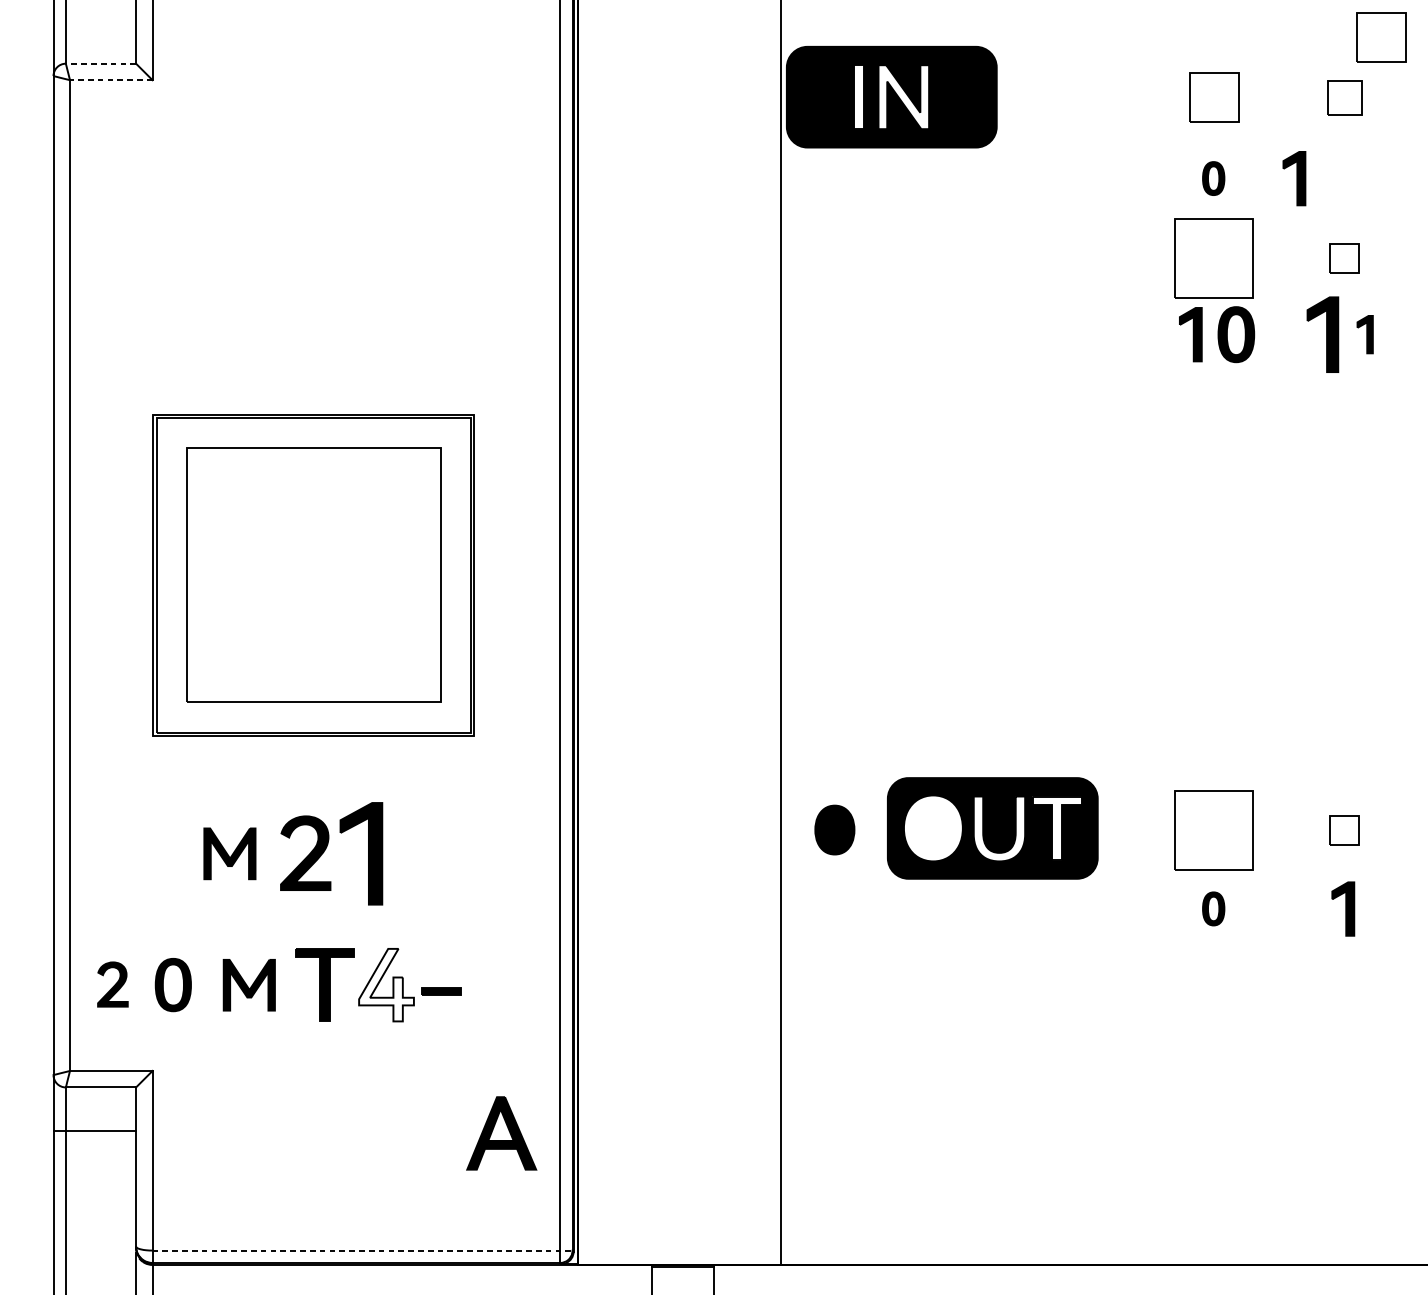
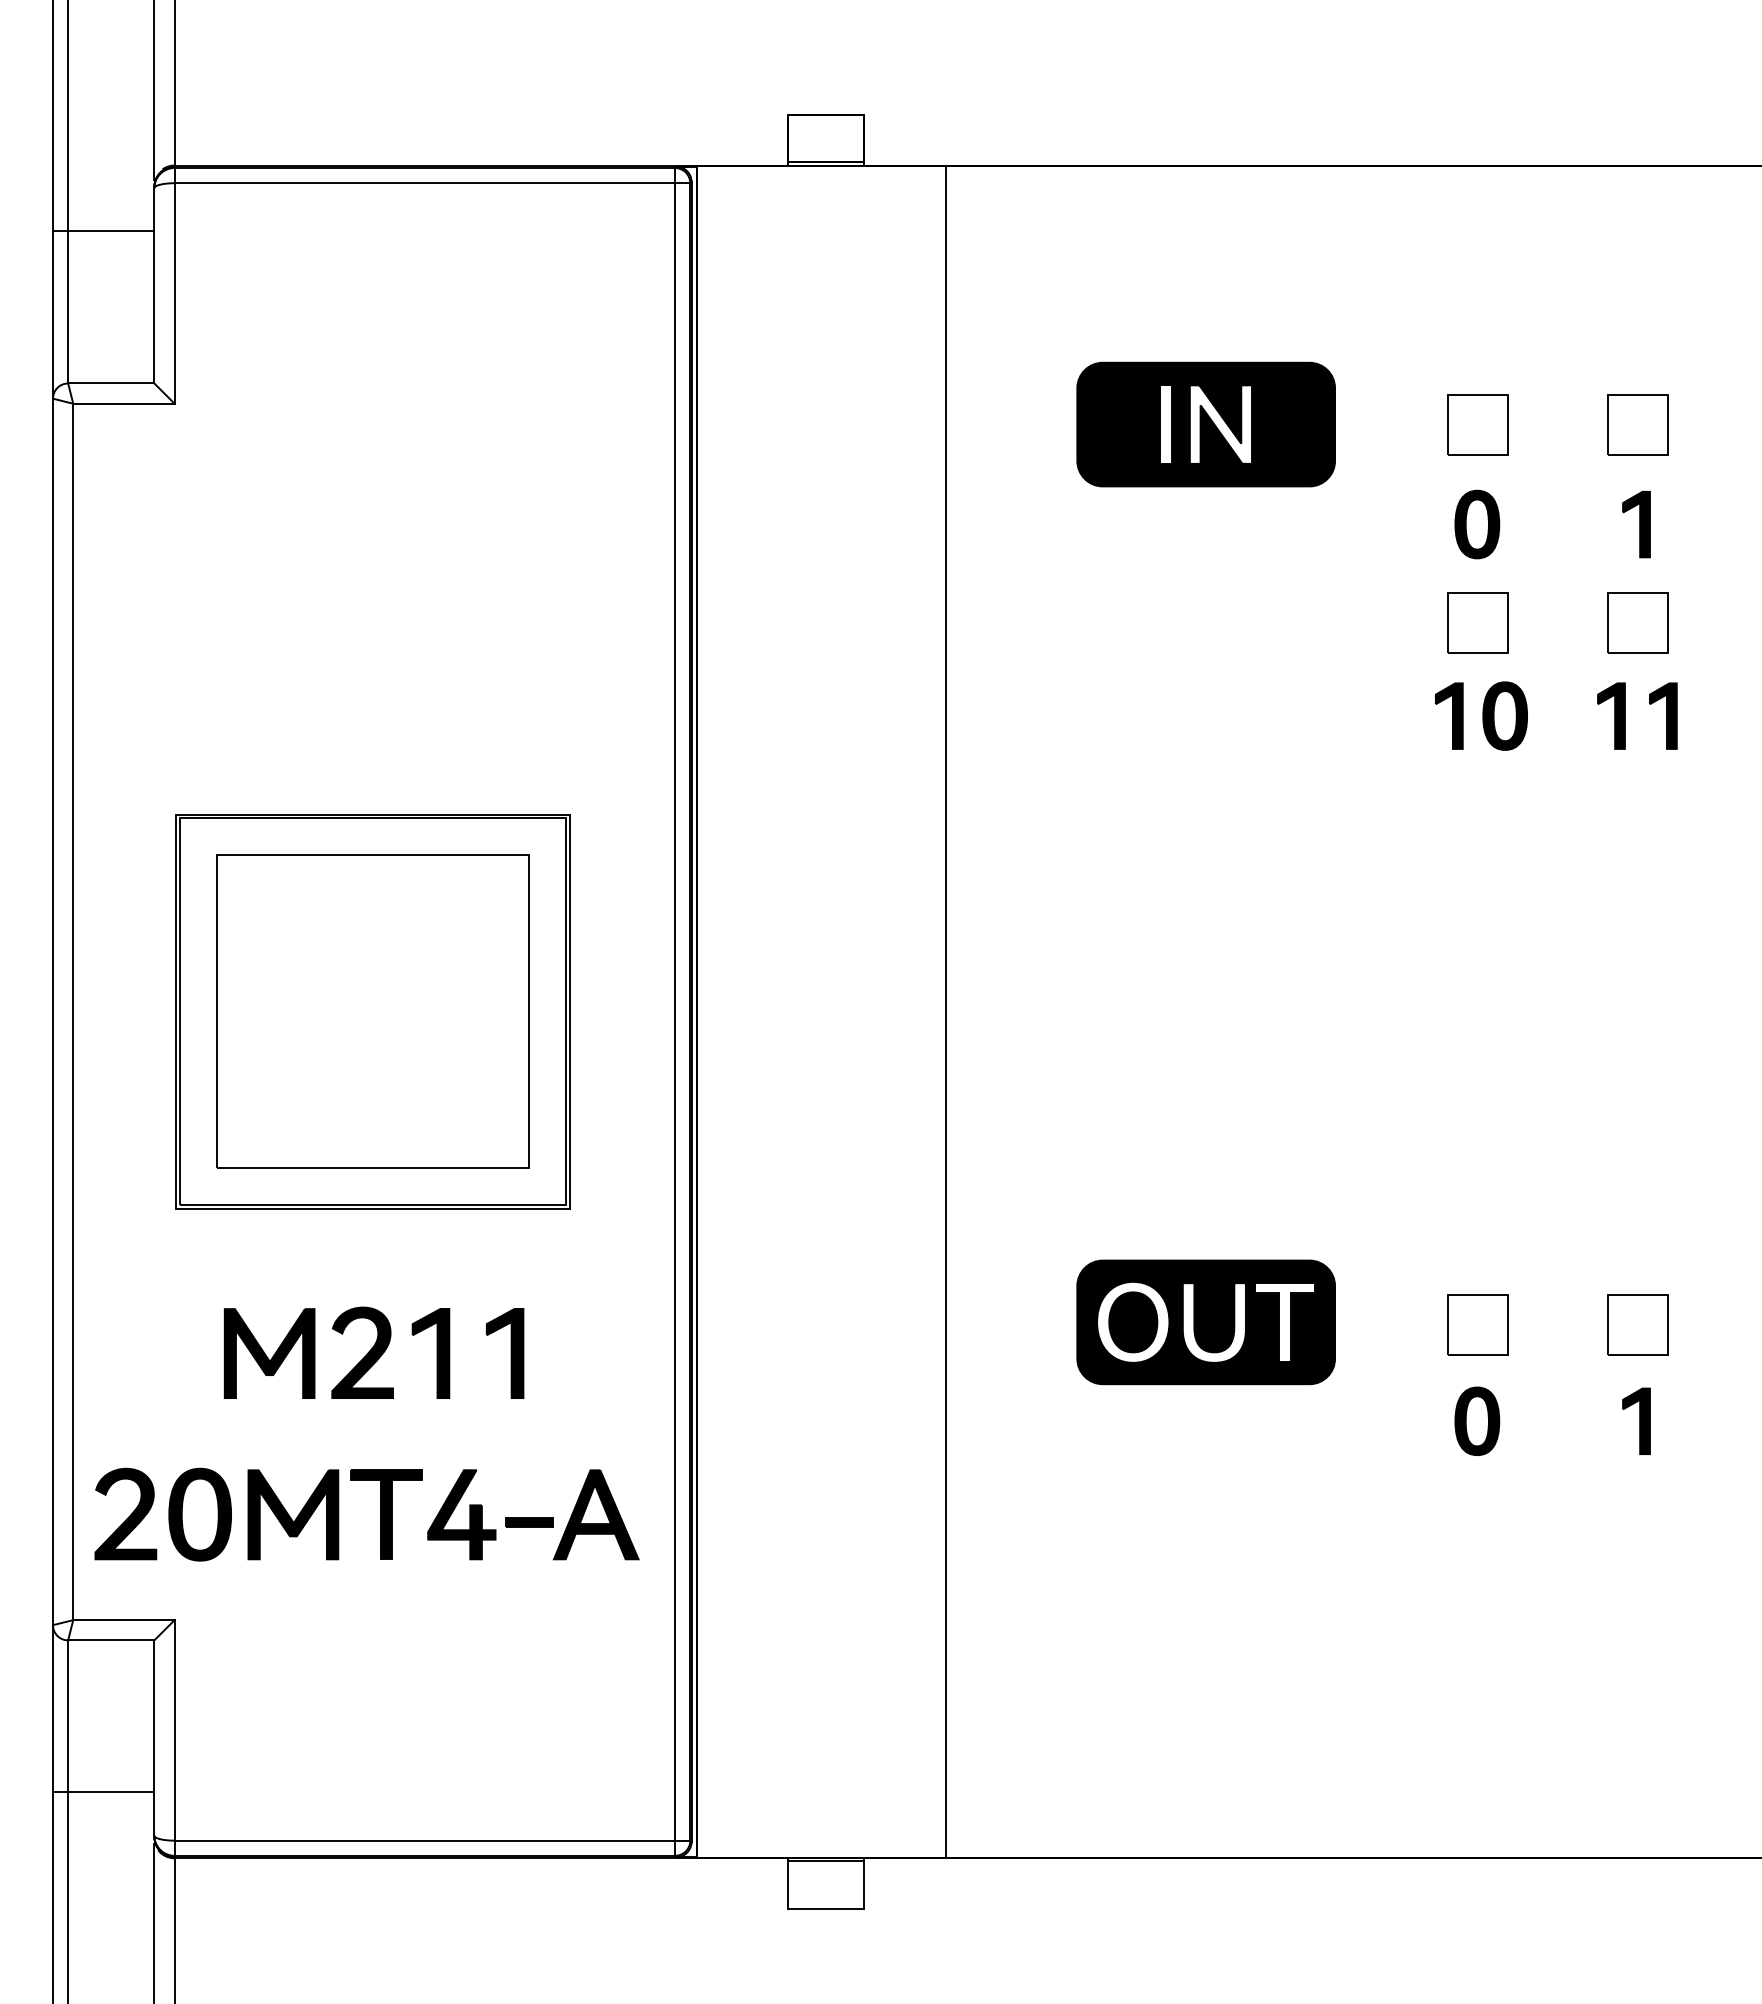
part: (1380, 36) -> (1682, 350), removed
line: (100, 63) -> (110, 383), dashed -> solid
line: (110, 80) -> (123, 403), dashed -> solid
part: (891, 97) -> (1205, 424), moved
part: (1344, 97) -> (1637, 424), size x1.43
part: (1213, 178) -> (1477, 524), size x1.67
part: (1294, 178) -> (1636, 524), moved
part: (1213, 258) -> (1477, 622), size x0.62
part: (1344, 258) -> (1637, 622), size x1.67
part: (1322, 334) -> (1611, 715), size x0.71
part: (1365, 334) -> (1663, 715), size x1.43
part: (835, 830) -> (1133, 1322), moved
part: (1213, 830) -> (1477, 1324), size x0.62
part: (1344, 830) -> (1637, 1324), size x1.67
part: (229, 853) -> (269, 1353), size x1.43
part: (360, 853) -> (430, 1353), size x0.71
part: (422, 853) -> (505, 1353), added
part: (1213, 908) -> (1477, 1420), size x1.67
part: (112, 984) -> (125, 1513), size x1.67
part: (172, 984) -> (199, 1514), size x1.43
part: (249, 984) -> (293, 1514), size x1.43
fill: (386, 984) -> (461, 1514), added
line: (94, 1130) -> (103, 1792), moved
part: (501, 1133) -> (595, 1514), moved
line: (362, 1250) -> (432, 1840), dashed -> solid

